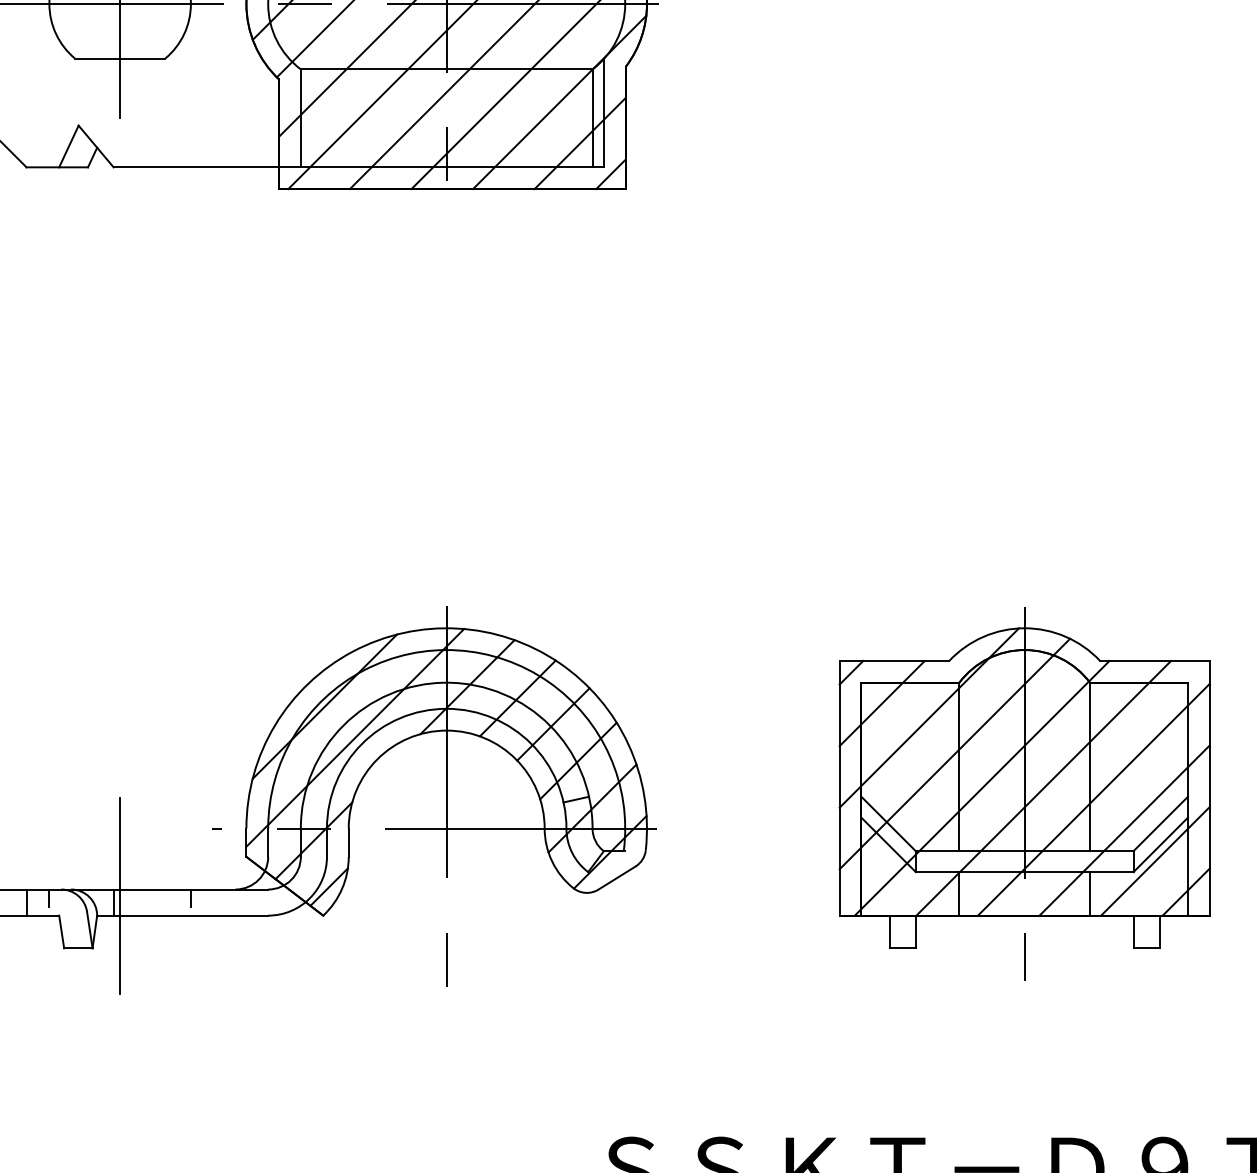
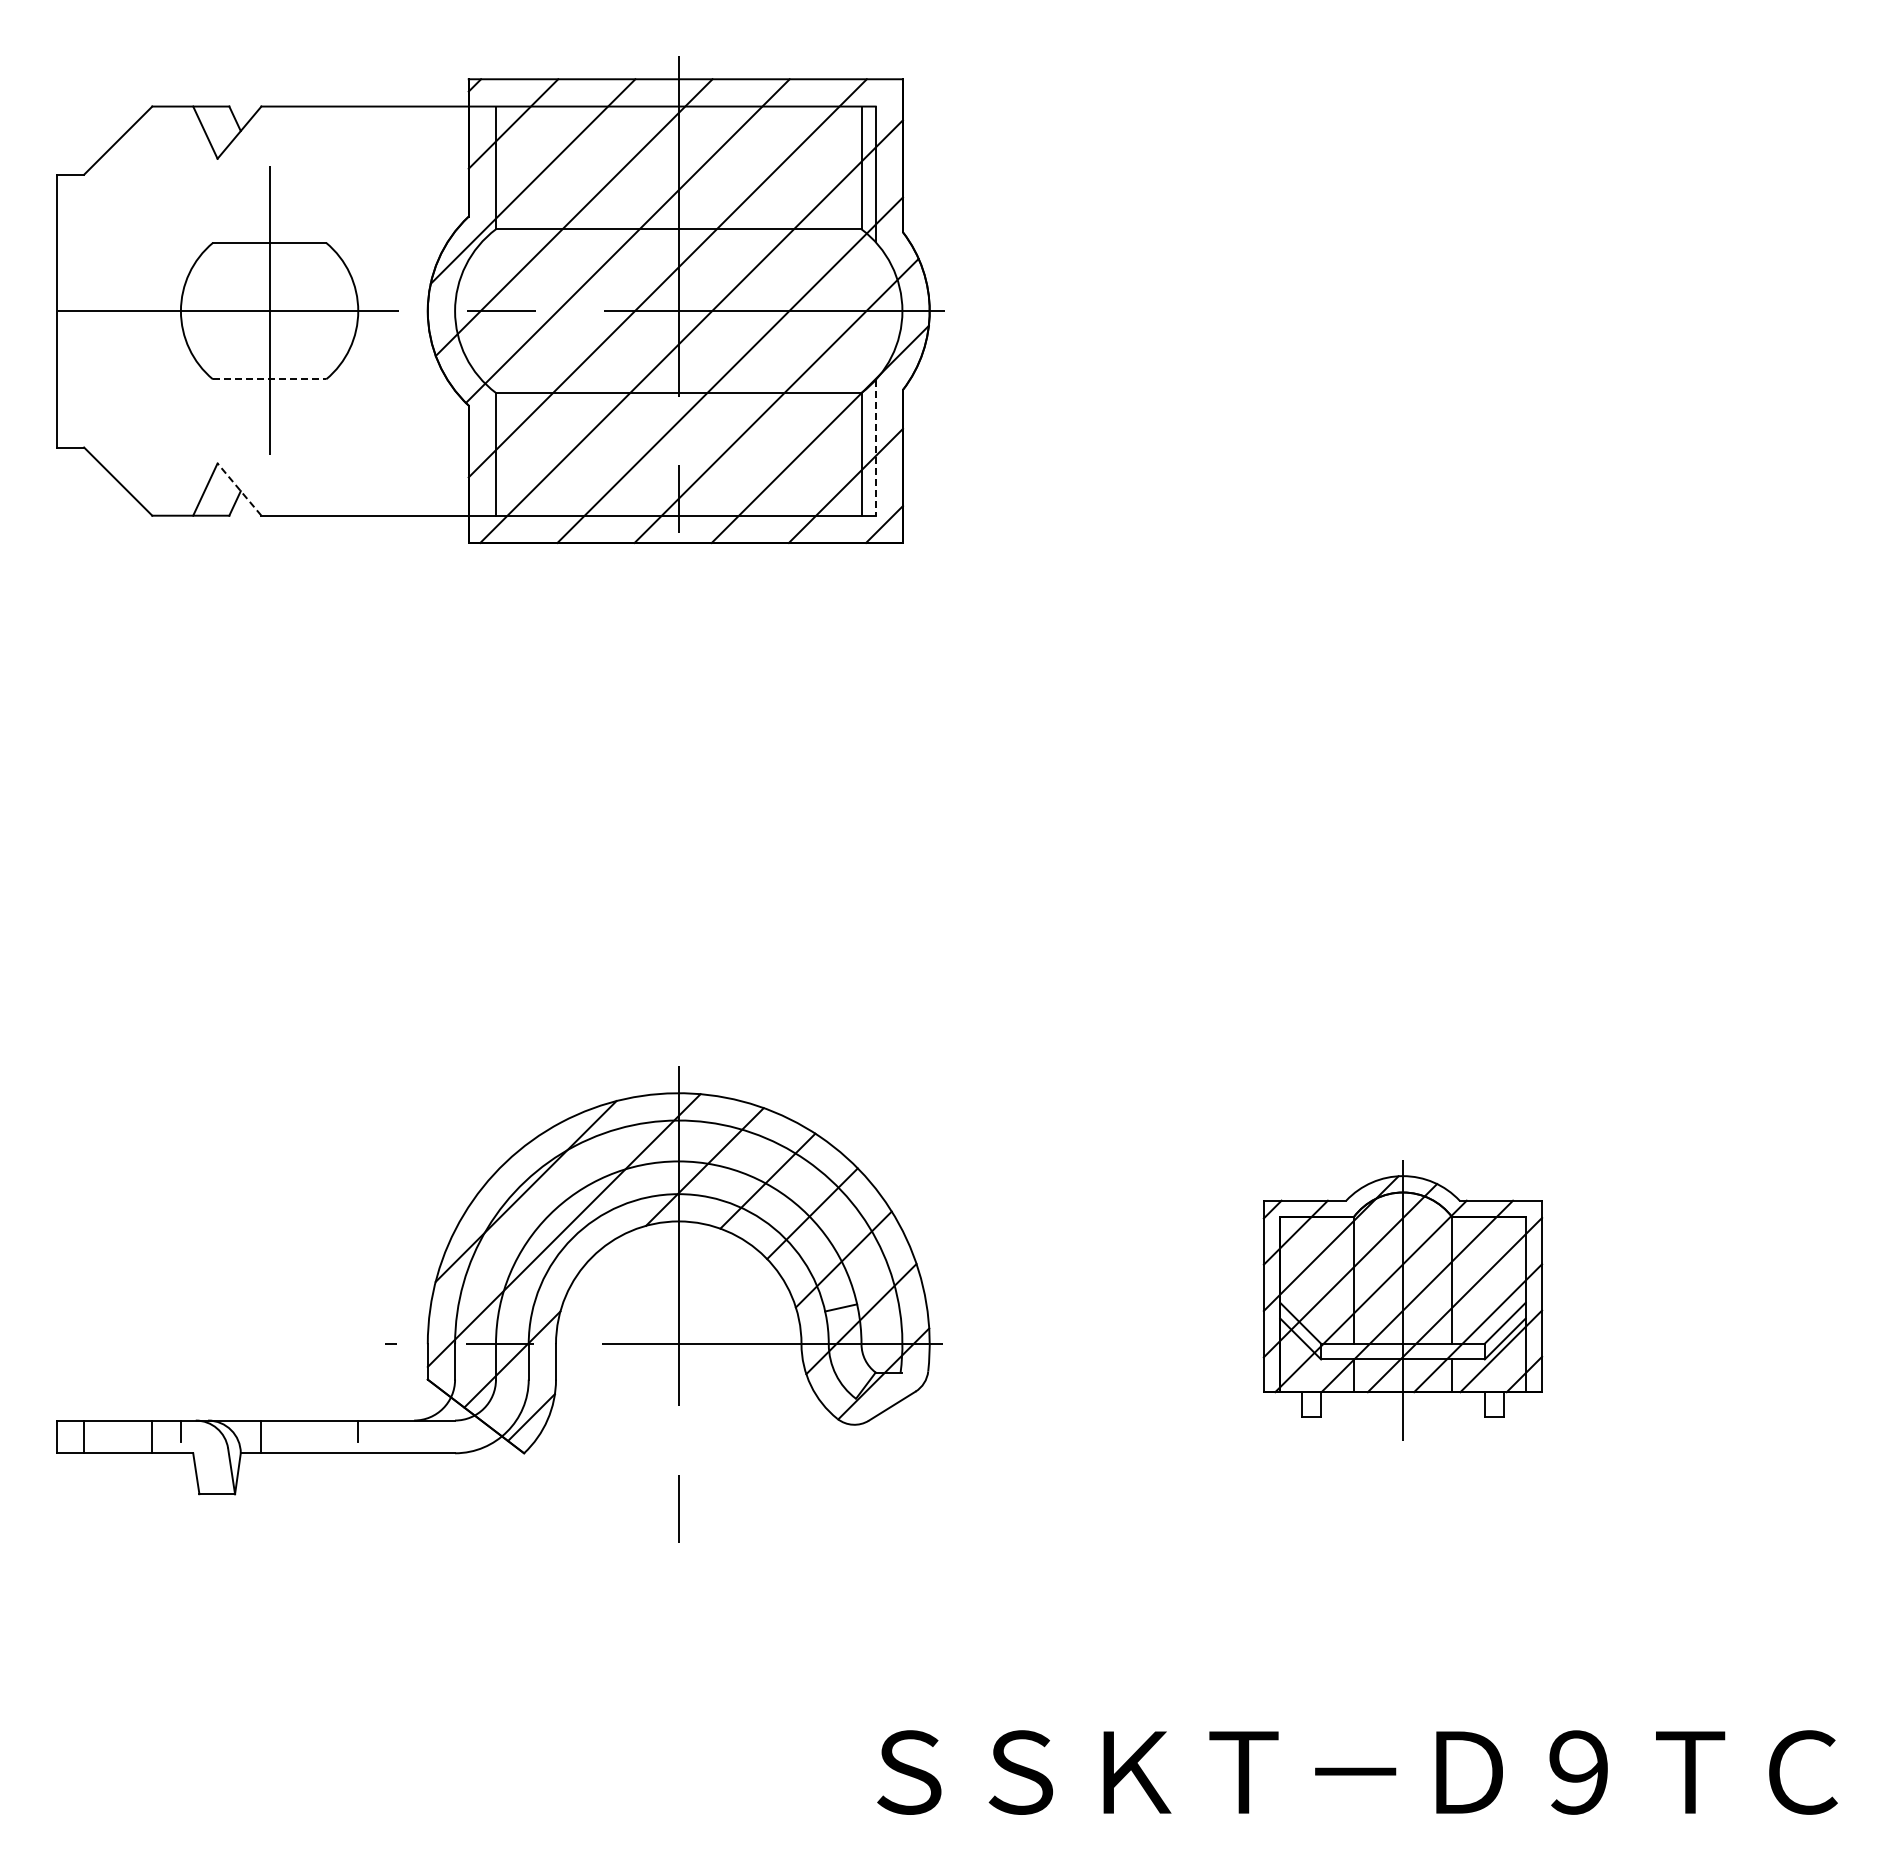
line: (120, 58) -> (269, 379), solid -> dashed
line: (603, 112) -> (875, 447), solid -> dashed
line: (96, 146) -> (239, 489), solid -> dashed
part: (1024, 793) -> (1402, 1300), size x0.6
line: (120, 895) -> (269, 1428), removed

